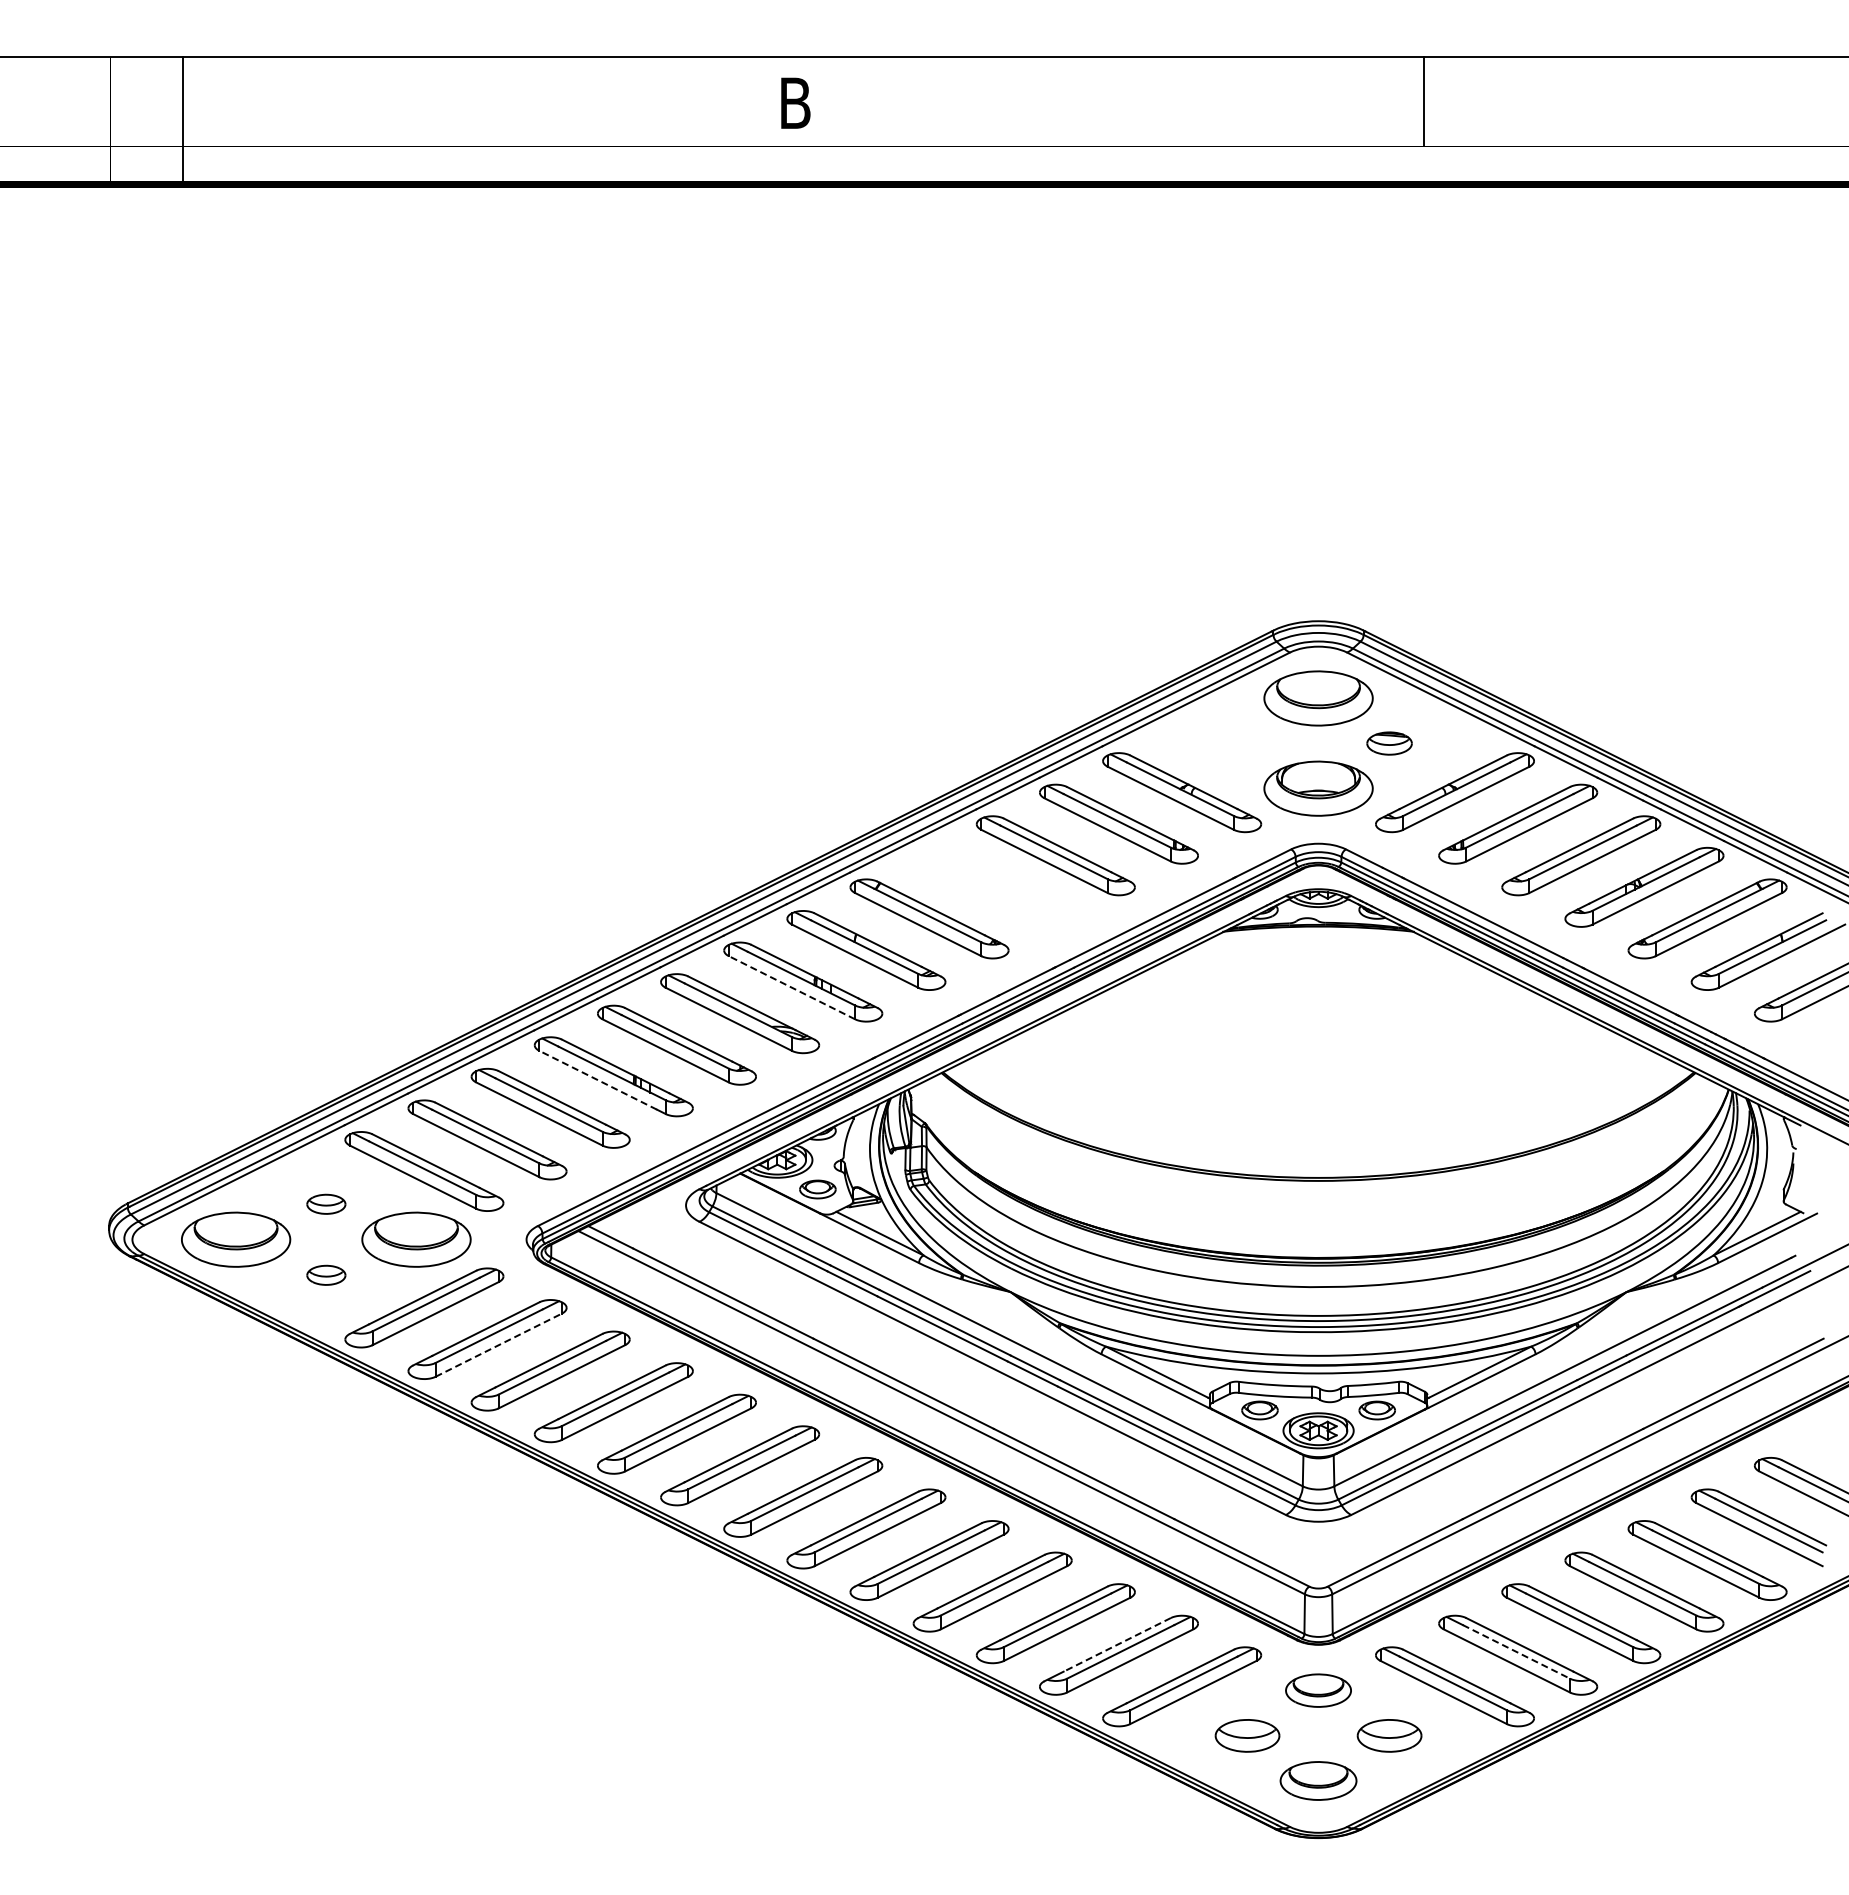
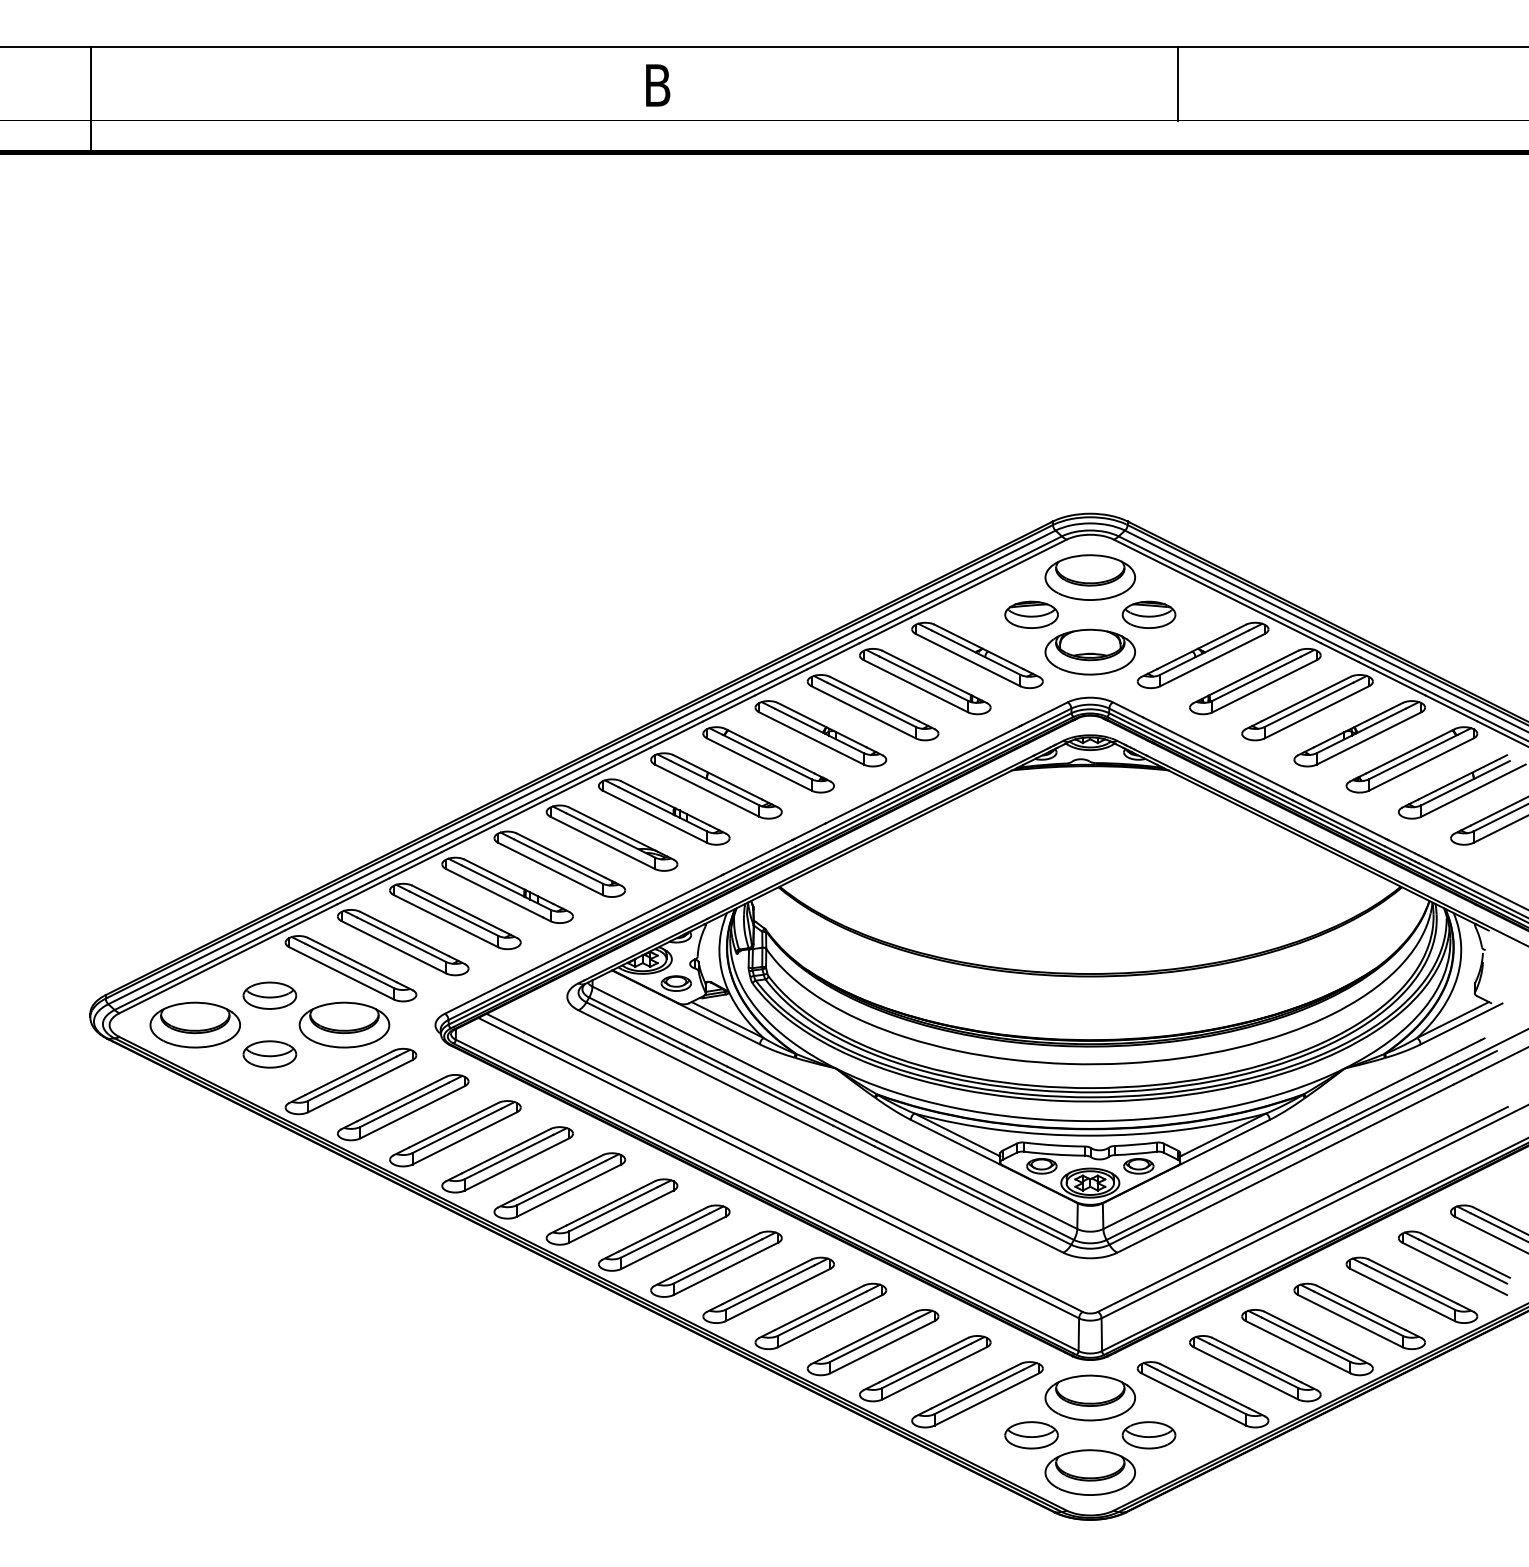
line: (183, 120) -> (91, 99), moved
part: (1247, 743) -> (1031, 614), added
part: (1389, 743) -> (1148, 614), size x1.43
part: (992, 886) -> (820, 733), added
line: (792, 987) -> (655, 816), dashed -> solid
line: (598, 1080) -> (494, 893), dashed -> solid
part: (326, 1204) -> (270, 995), size x1.67
part: (326, 1275) -> (270, 1054), size x1.67
line: (498, 1345) -> (412, 1112), dashed -> solid
line: (1117, 1644) -> (924, 1359), dashed -> solid
line: (1516, 1651) -> (1253, 1365), dashed -> solid
part: (1318, 1690) -> (1090, 1397), size x1.67
part: (1318, 1780) -> (1090, 1472), size x1.43

